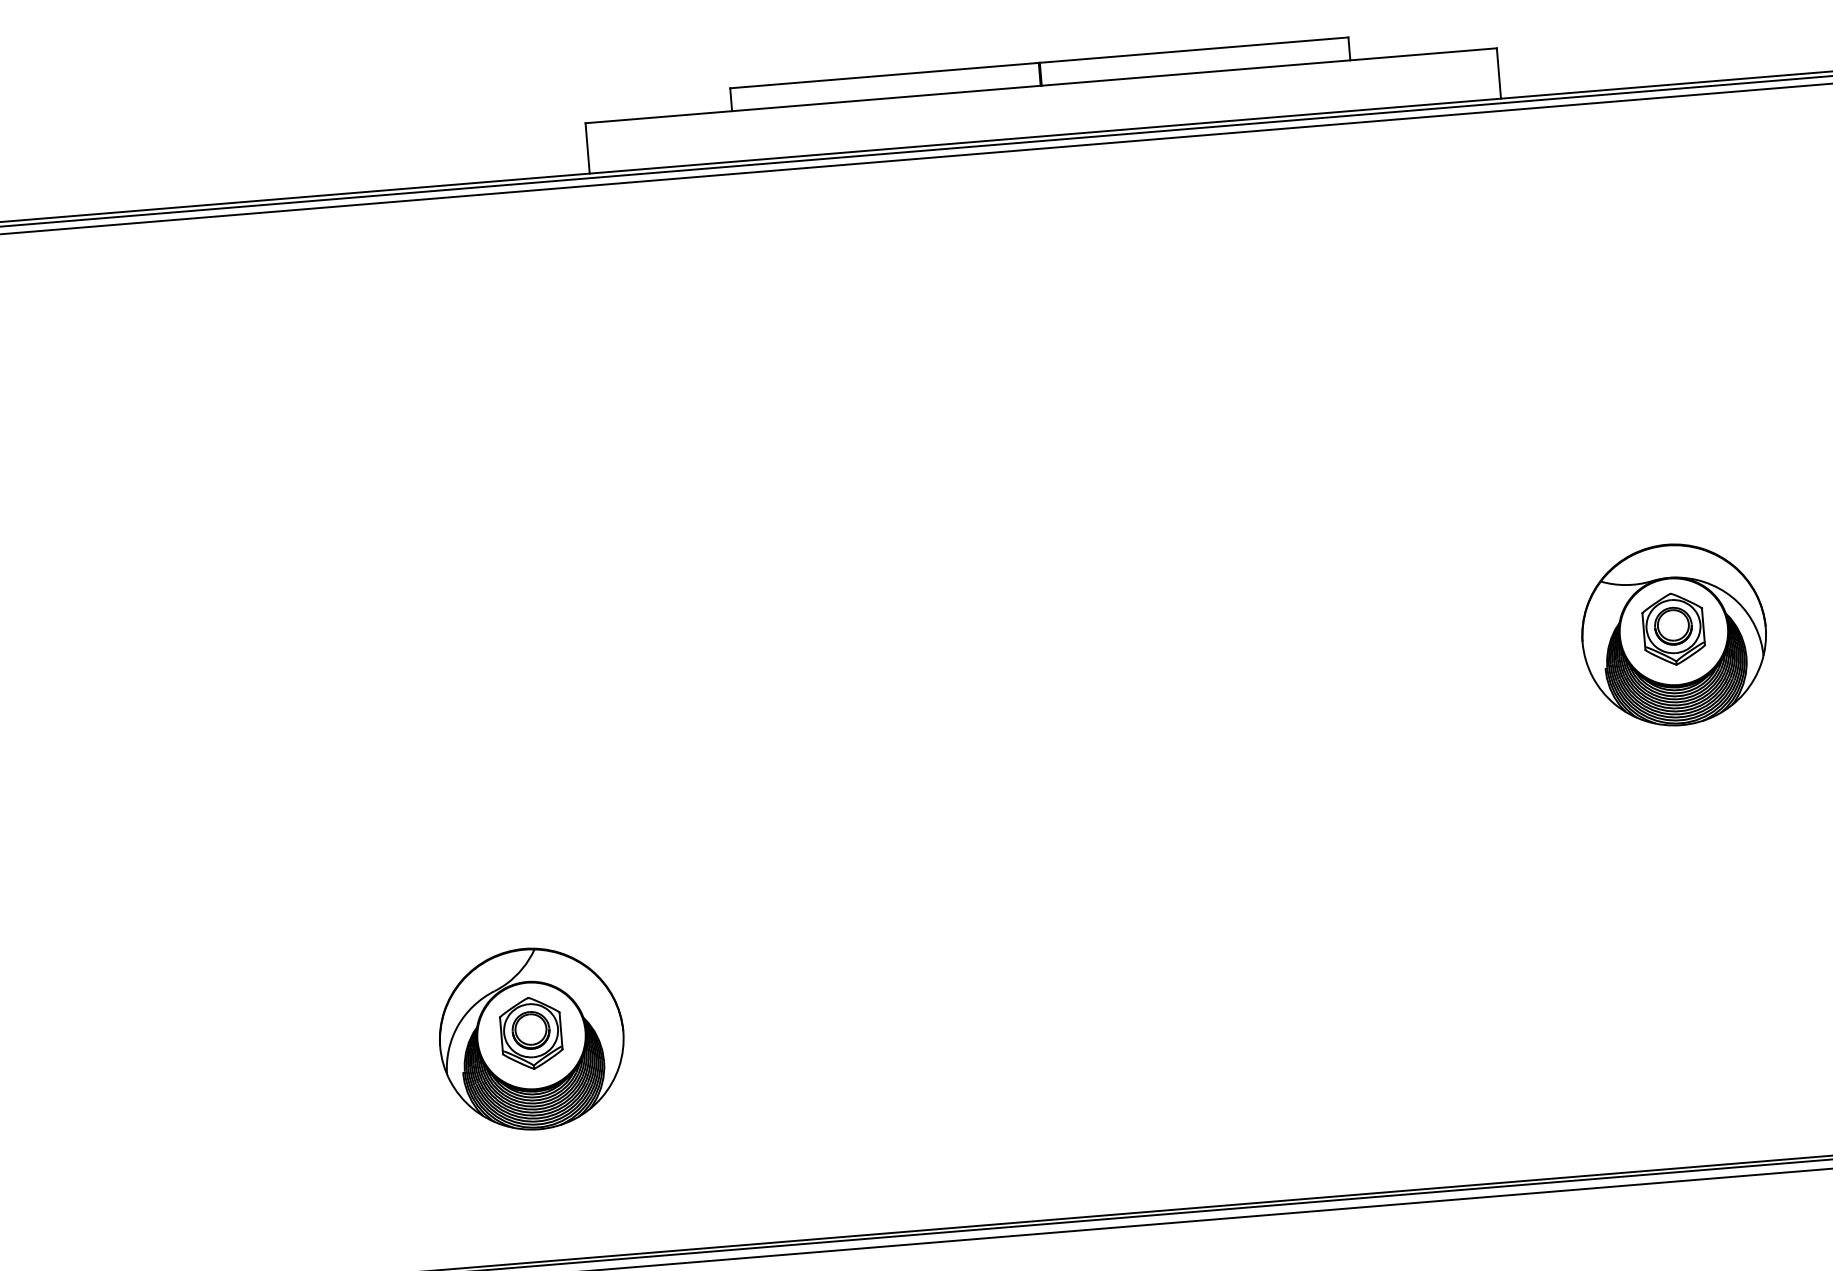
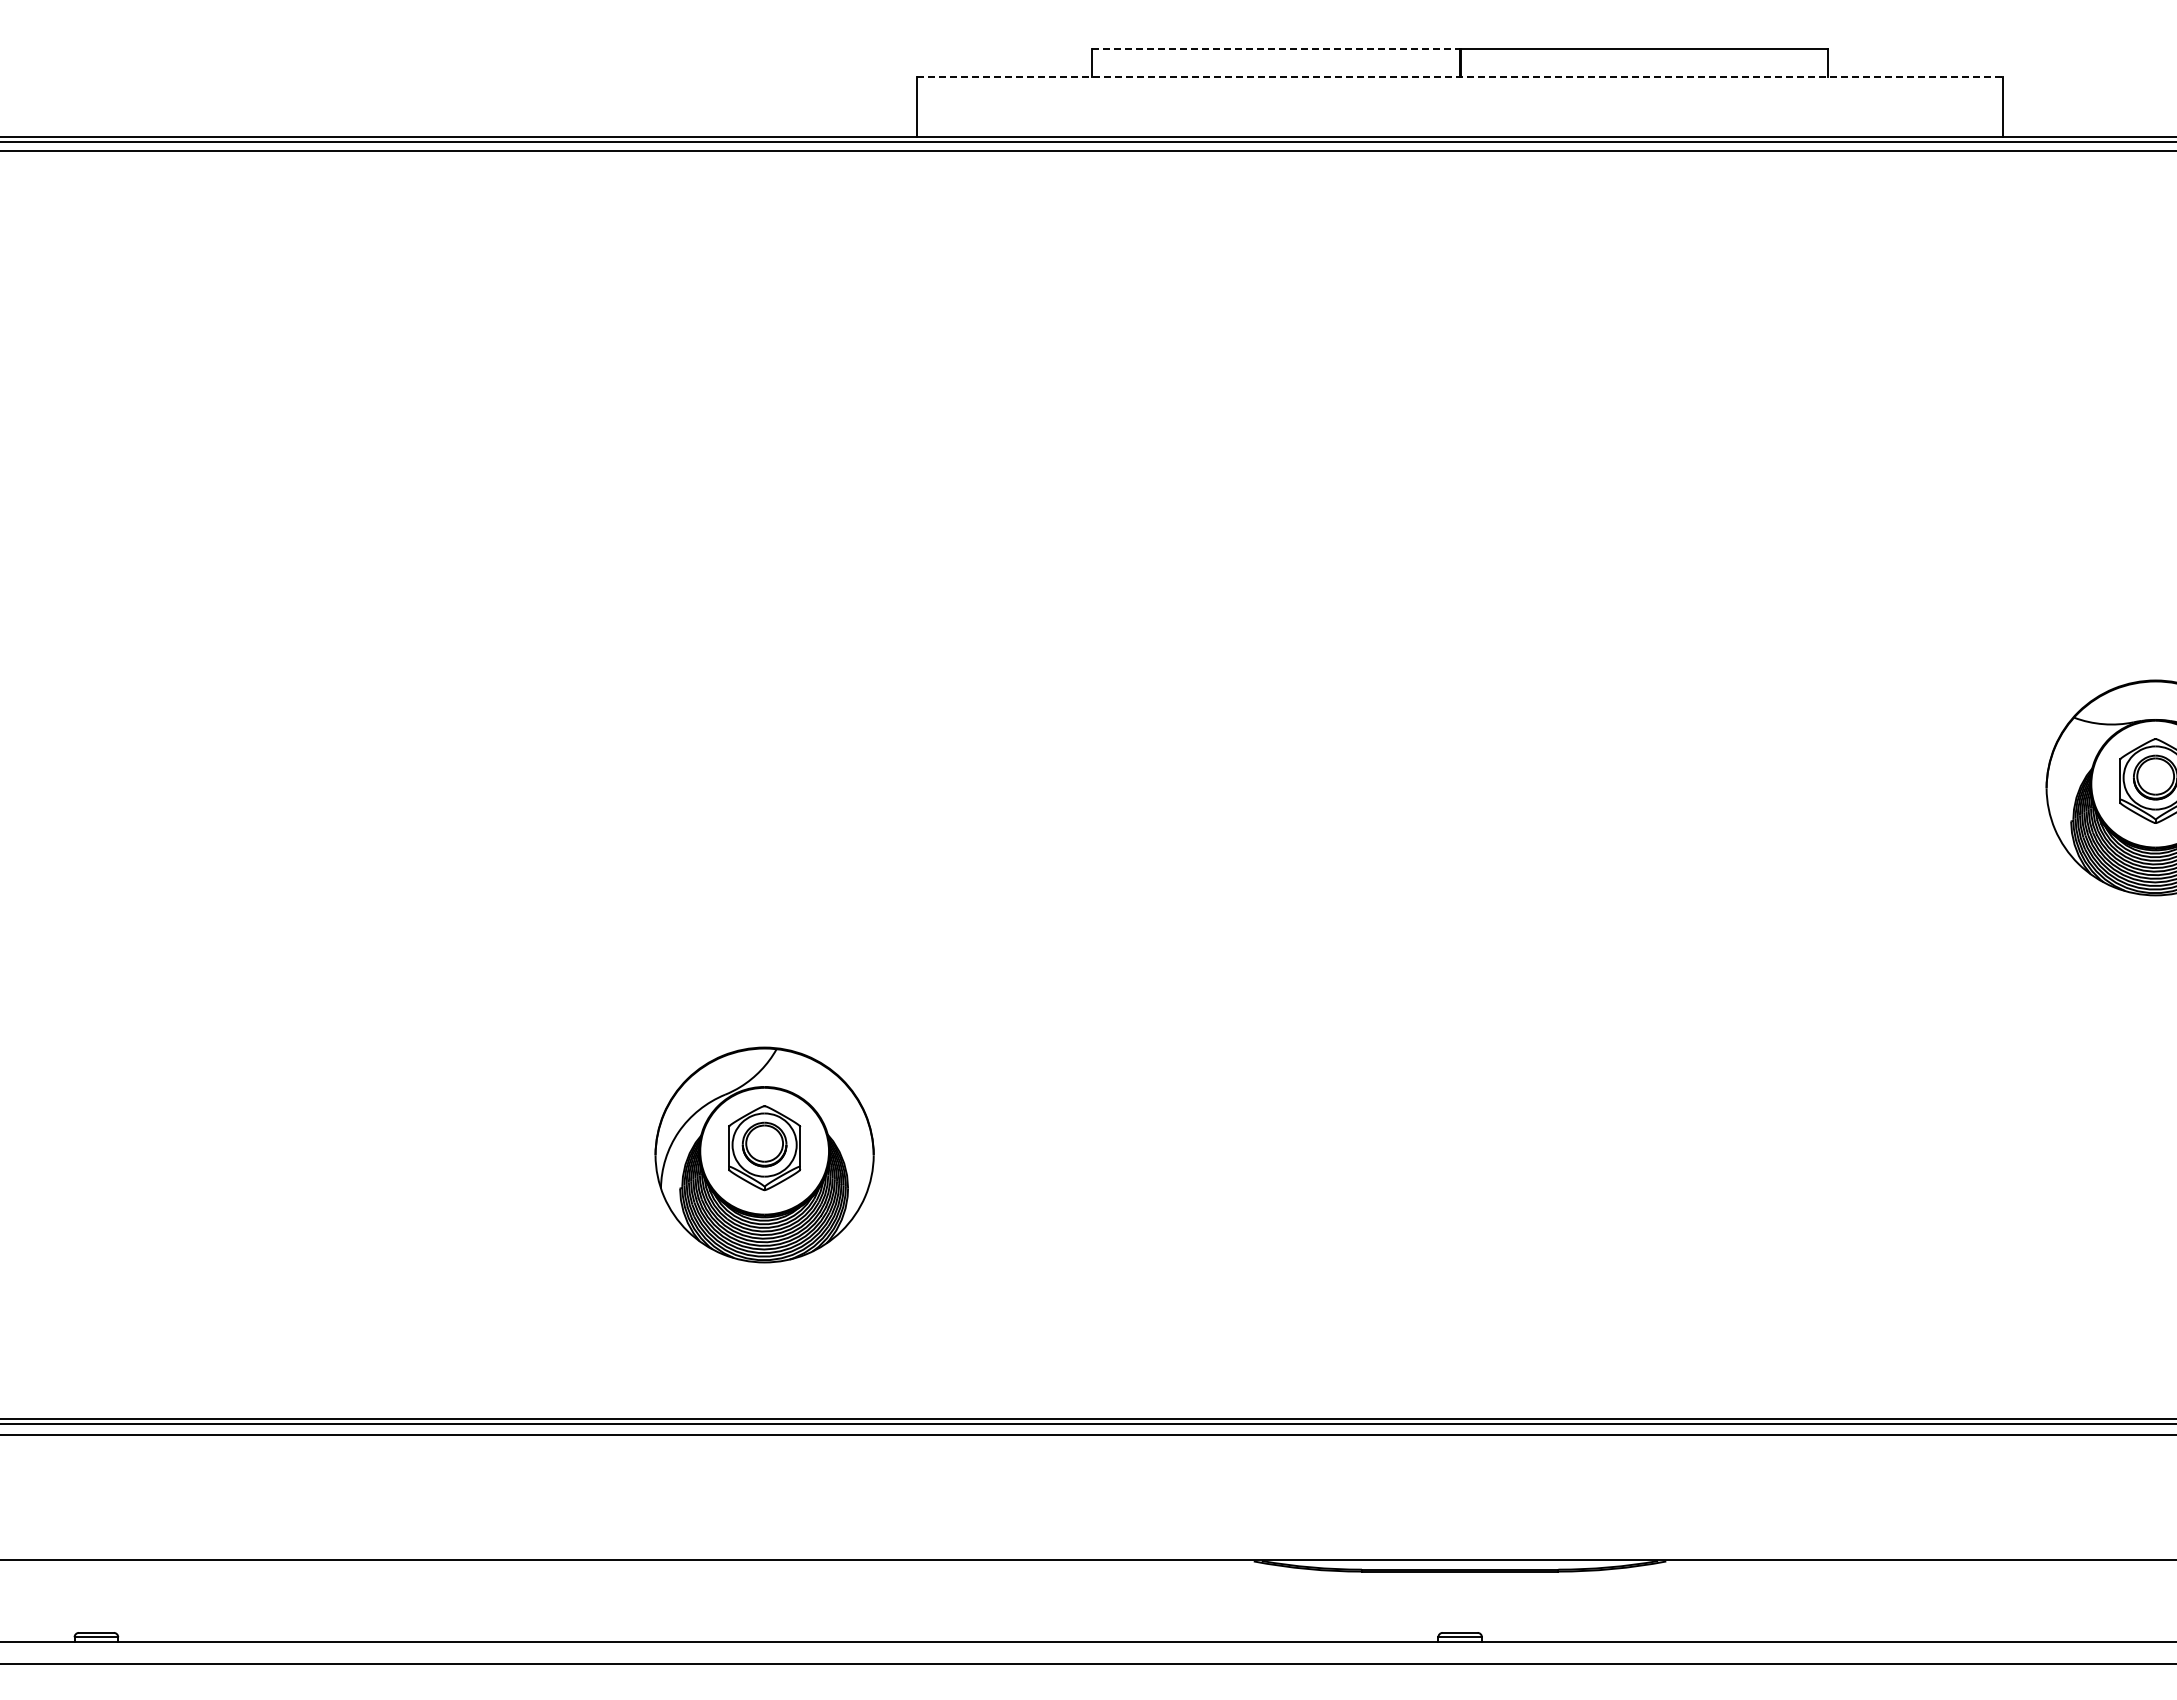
line: (884, 75) -> (1275, 49), solid -> dashed
line: (1041, 85) -> (1460, 76), solid -> dashed

